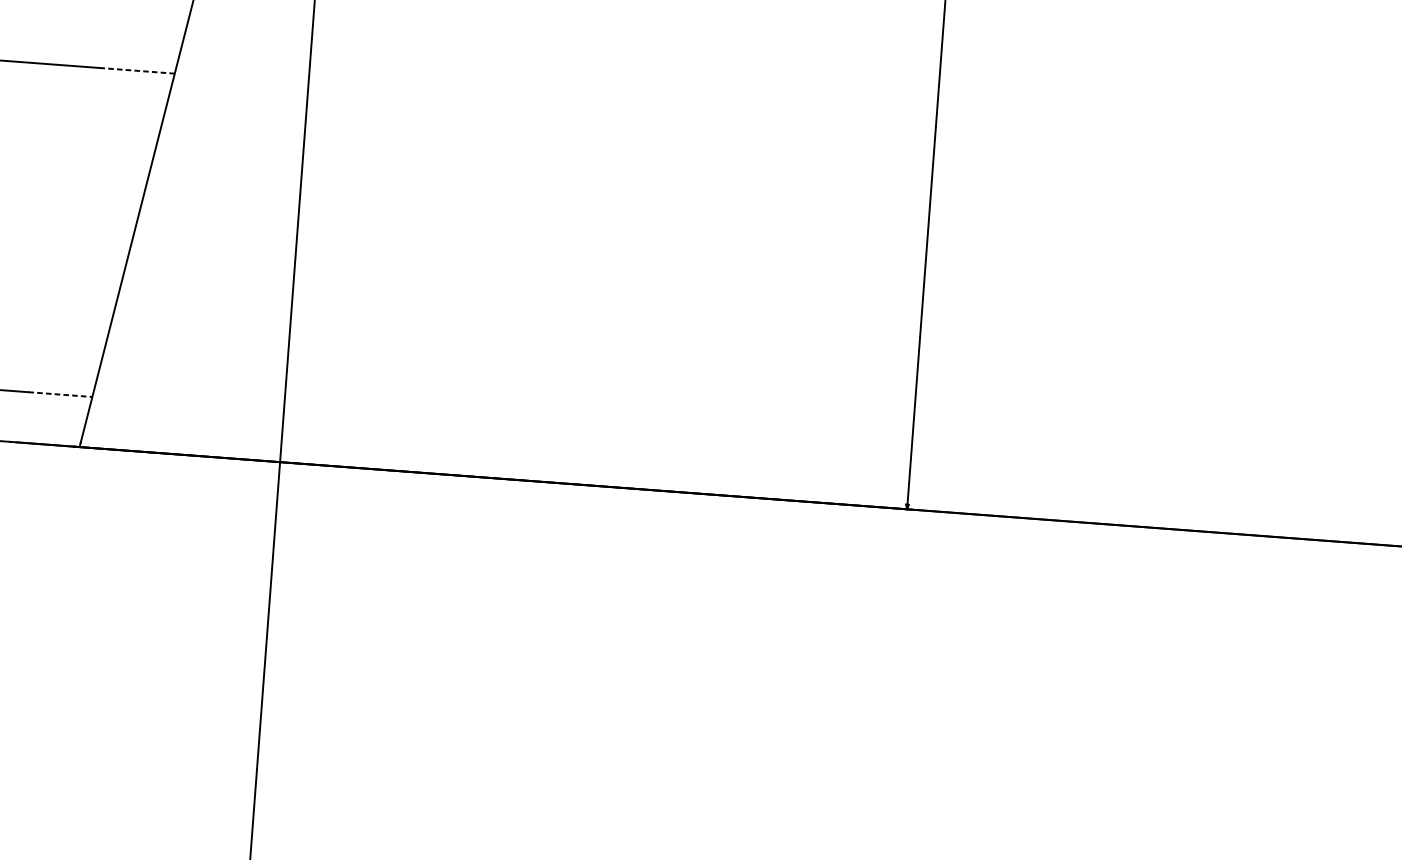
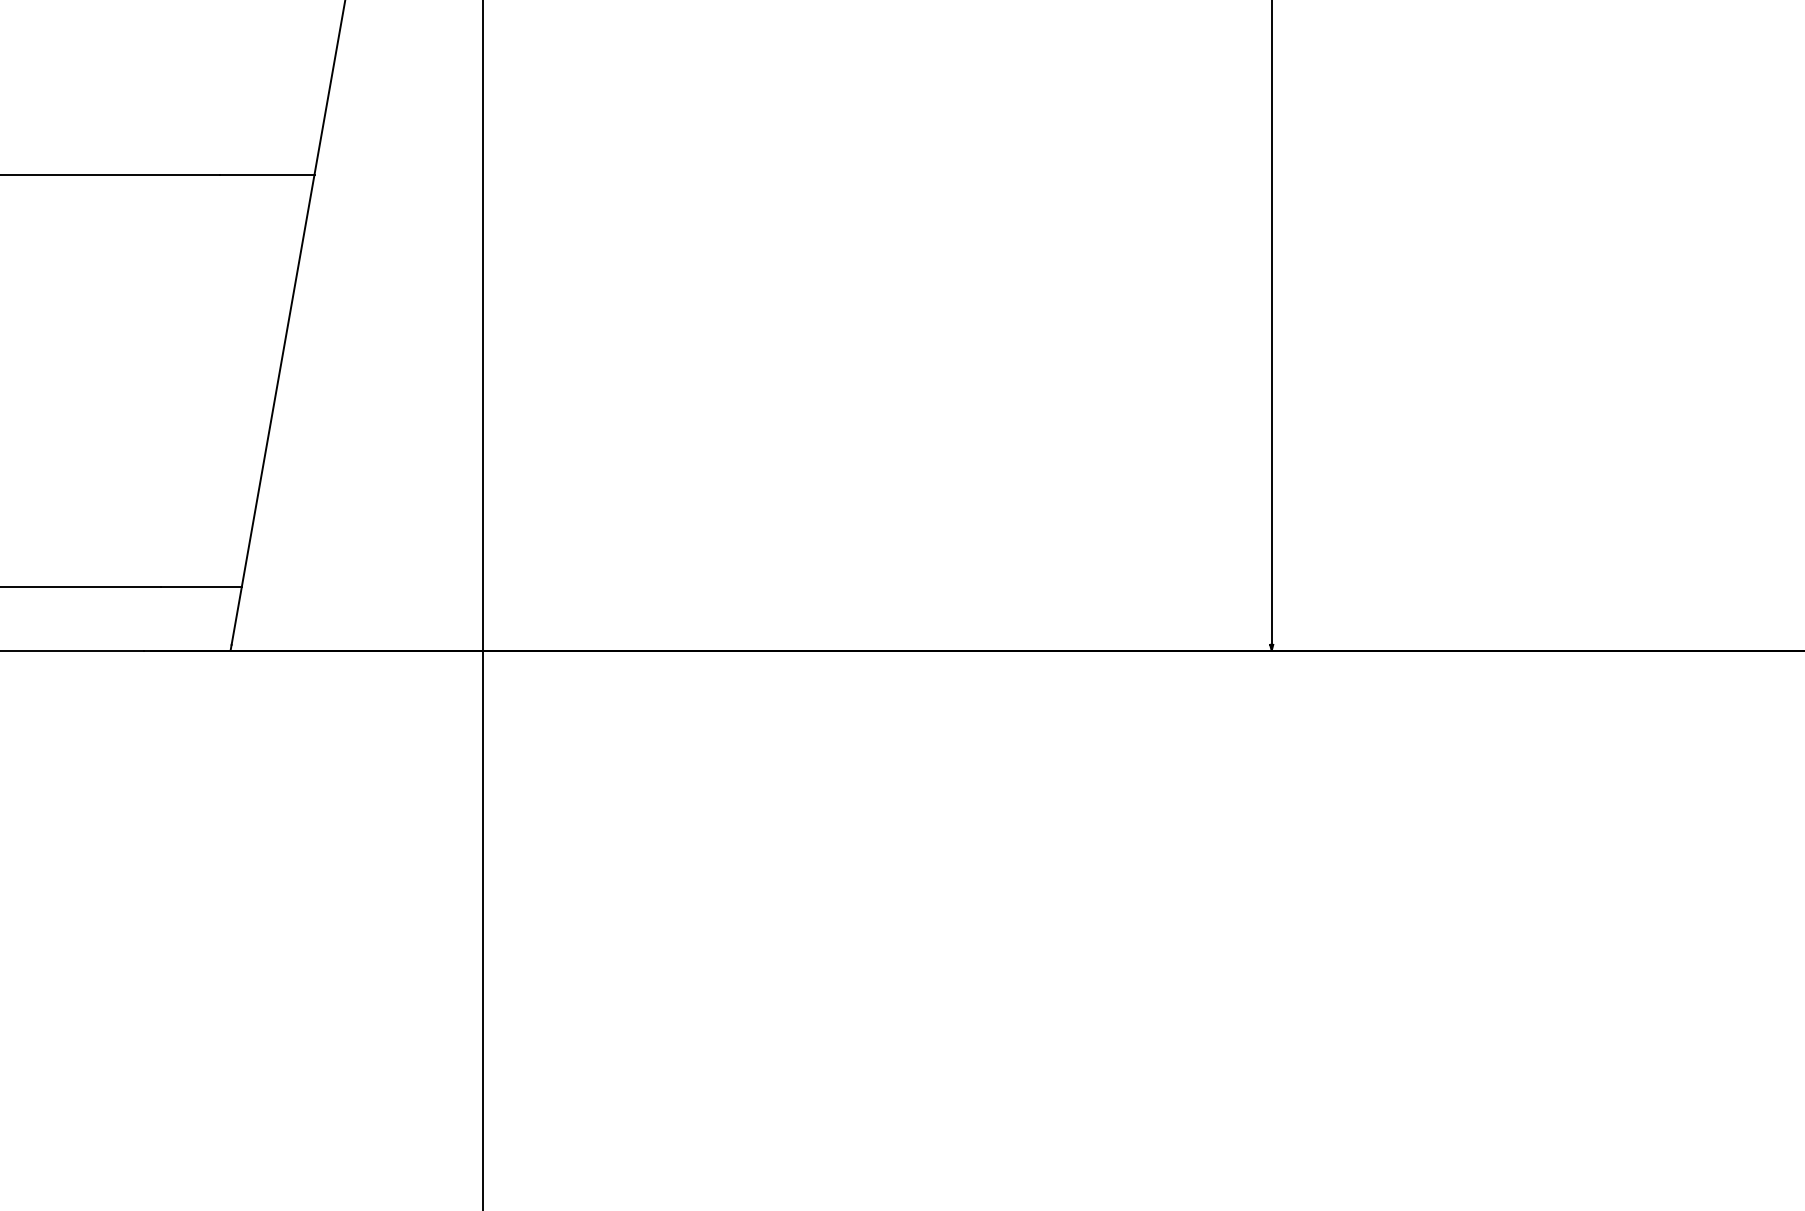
line: (137, 70) -> (267, 174), dashed -> solid
line: (61, 394) -> (202, 586), dashed -> solid

